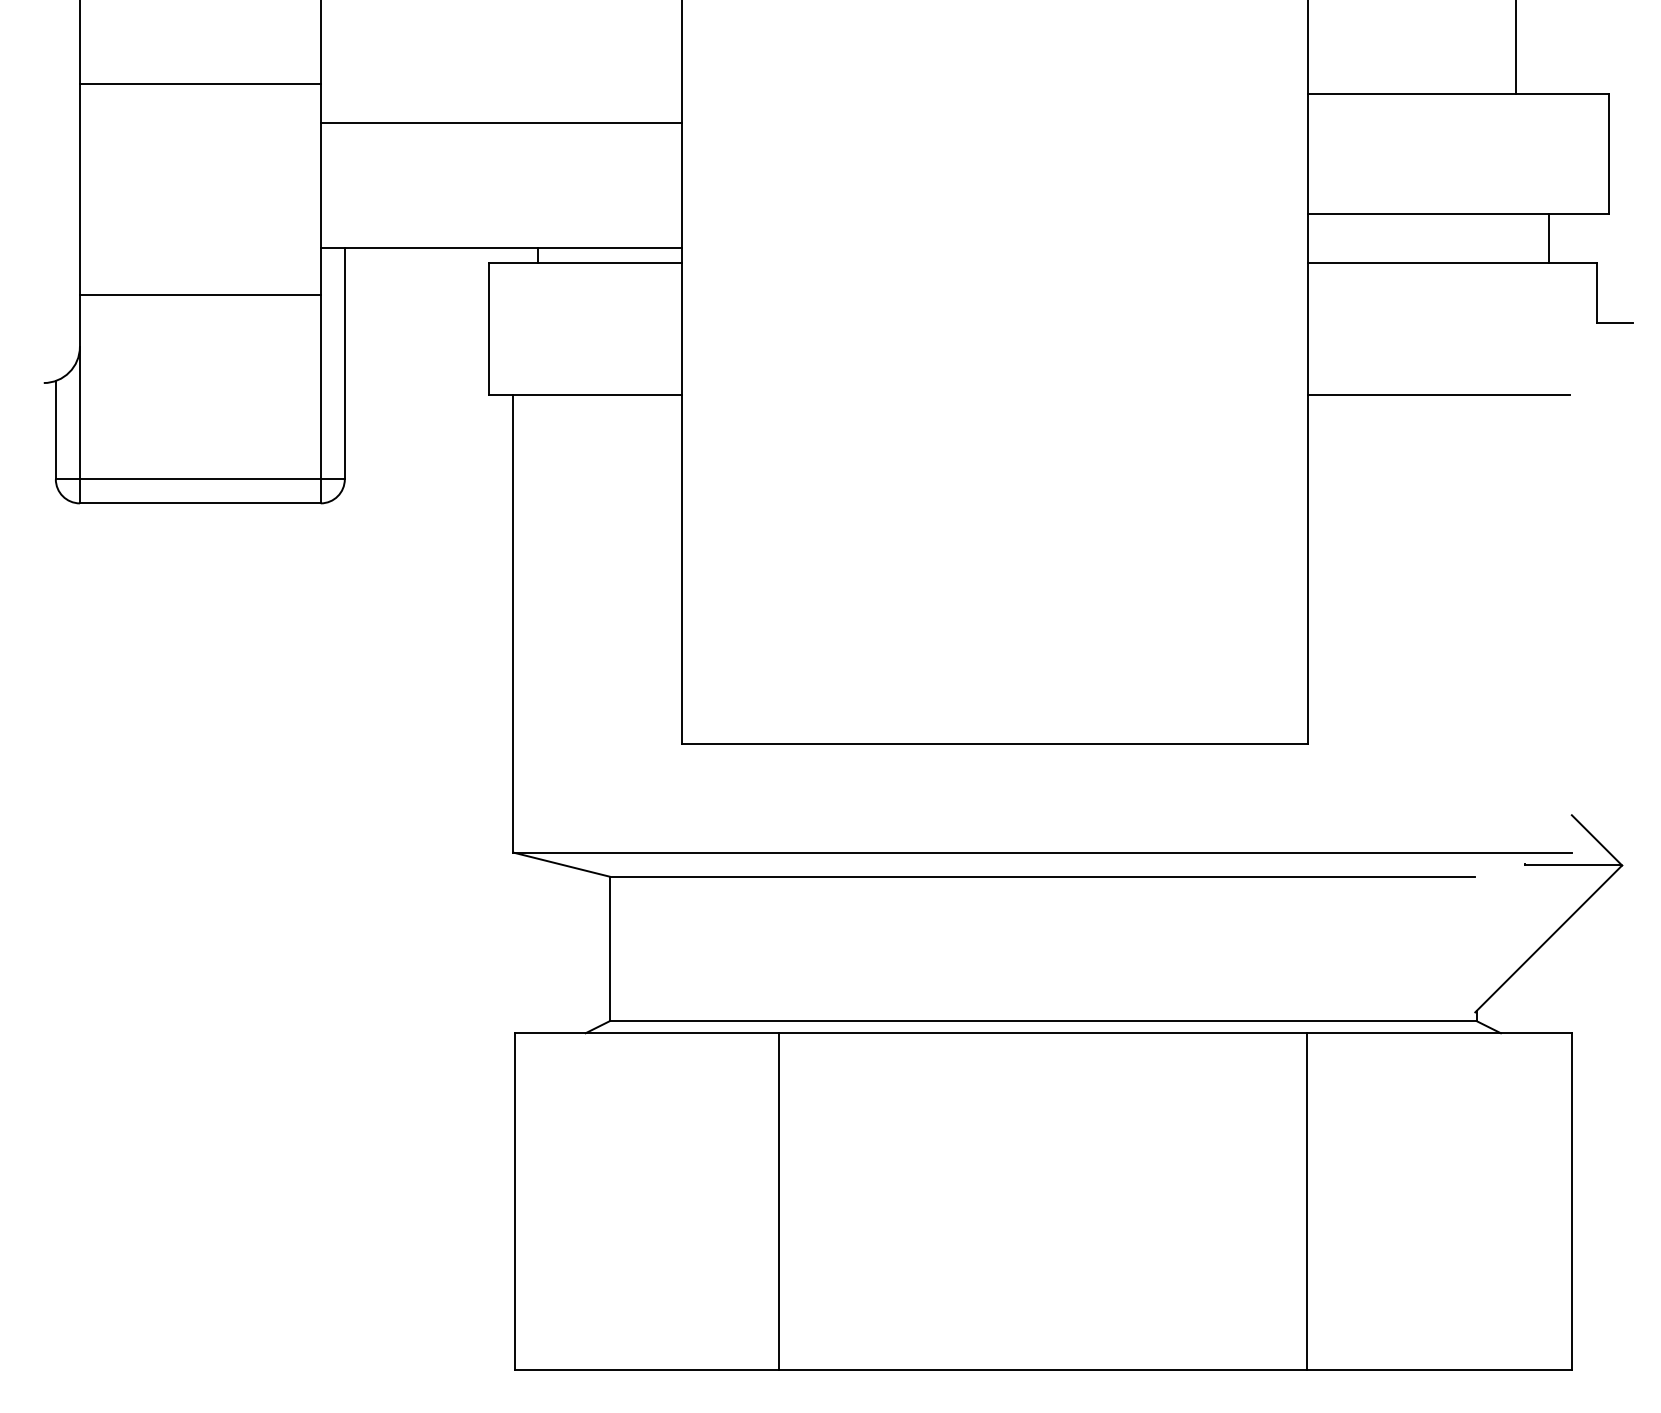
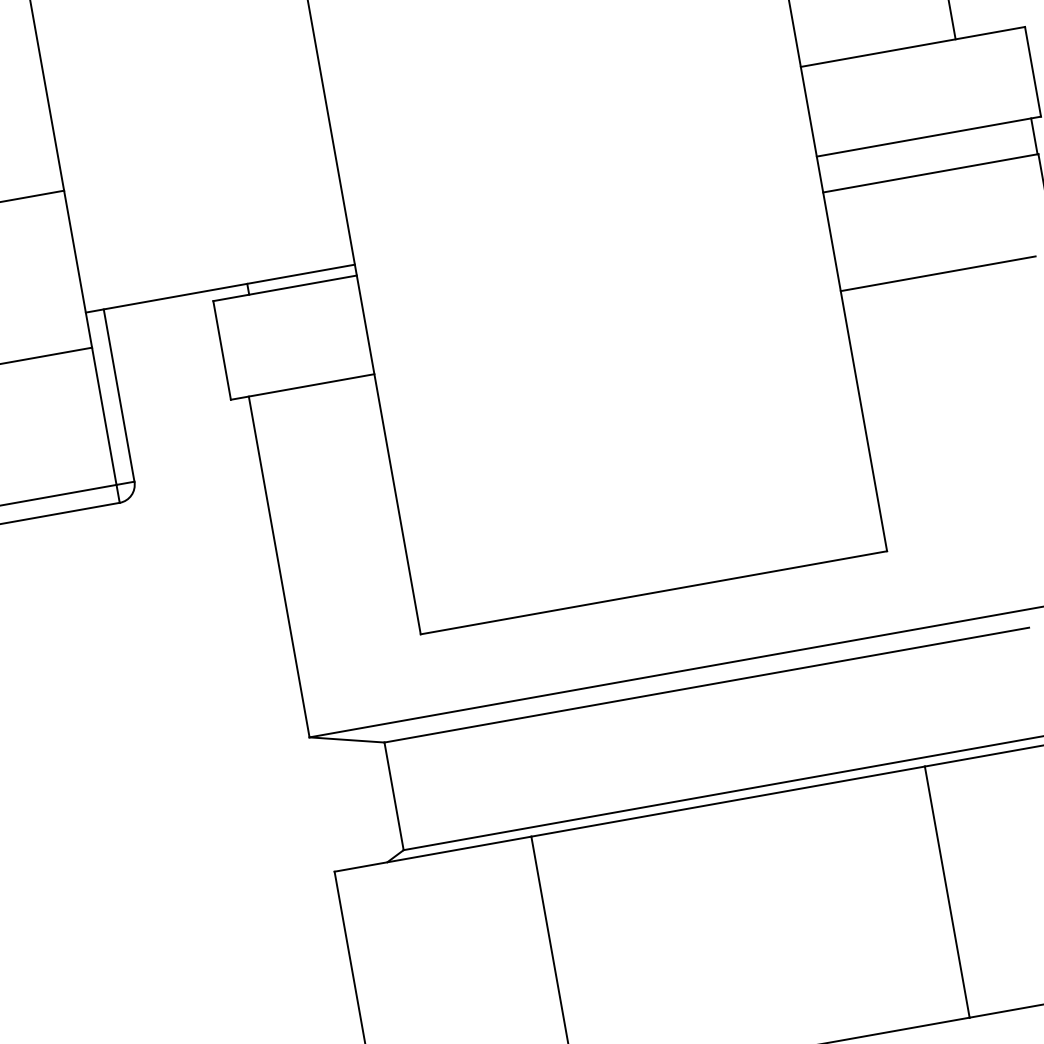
line: (501, 122) -> (203, 195), removed
line: (1549, 238) -> (1034, 136), moved

